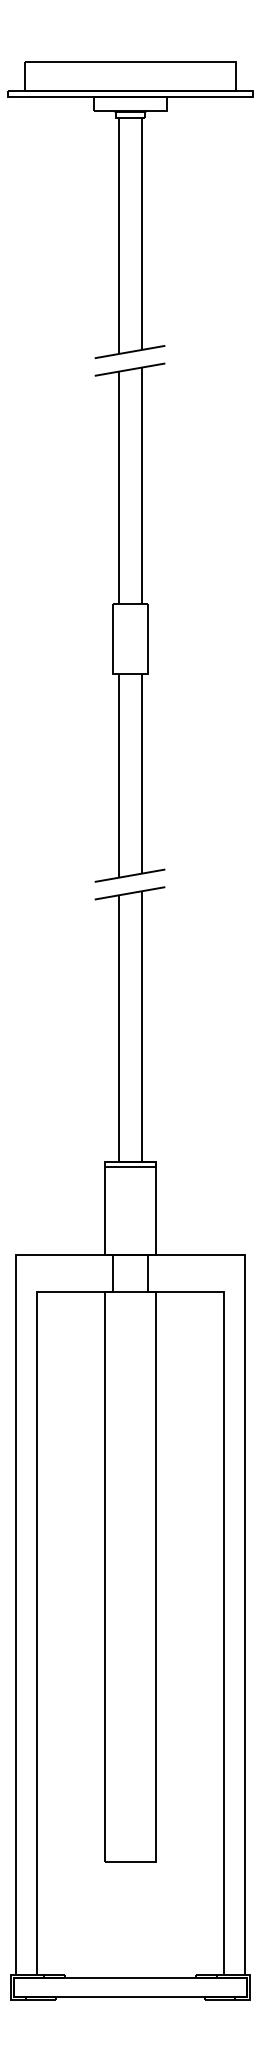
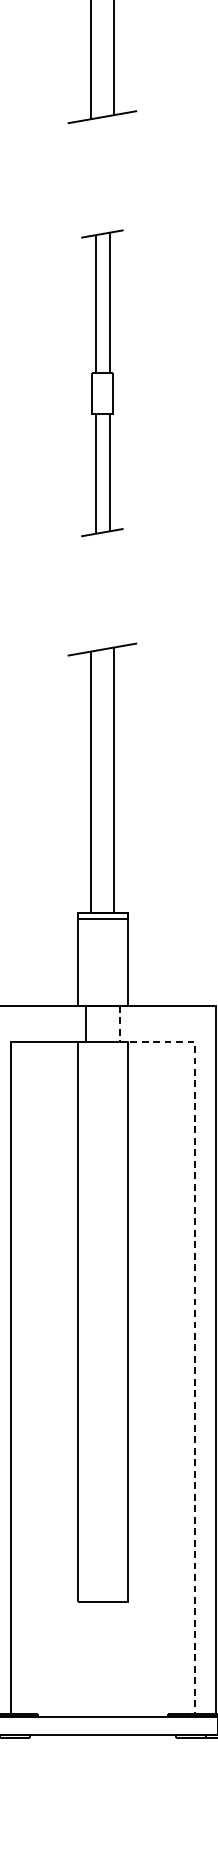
part: (129, 622) -> (101, 383), size x0.6
line: (223, 1576) -> (194, 1321), solid -> dashed

